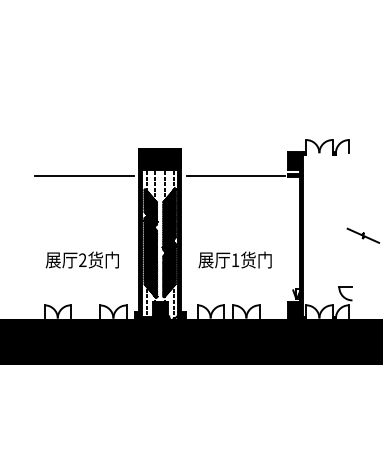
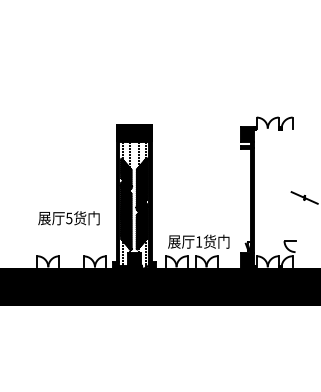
line: (84, 175) -> (70, 147), removed
line: (235, 175) -> (197, 147), removed
text: (234, 259) -> (198, 241), moved
text: (82, 260) -> (69, 218), 2 -> 5

